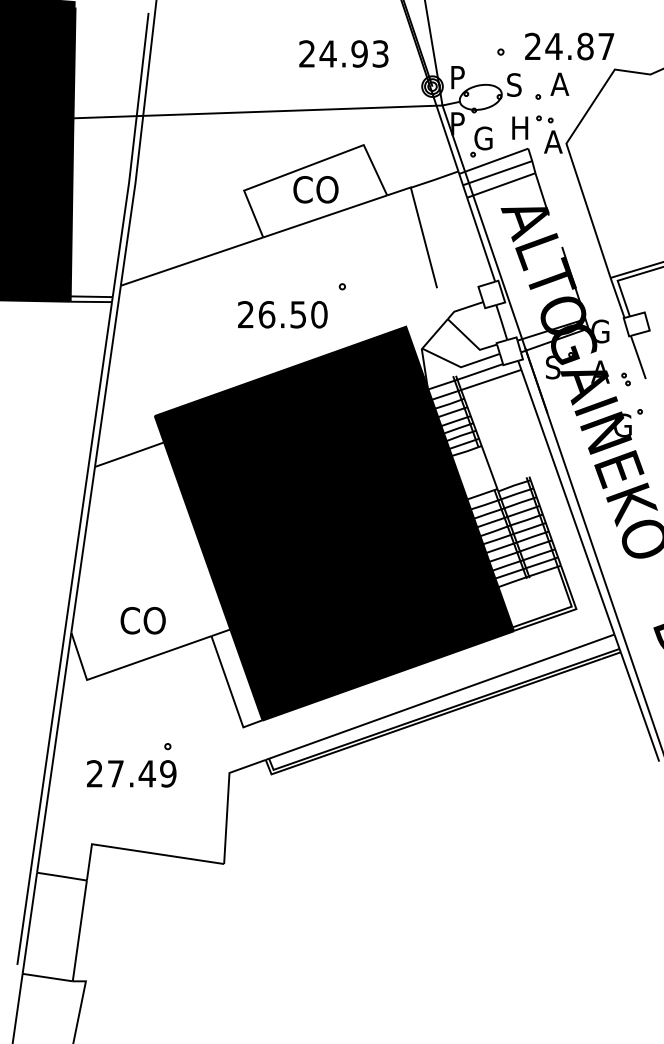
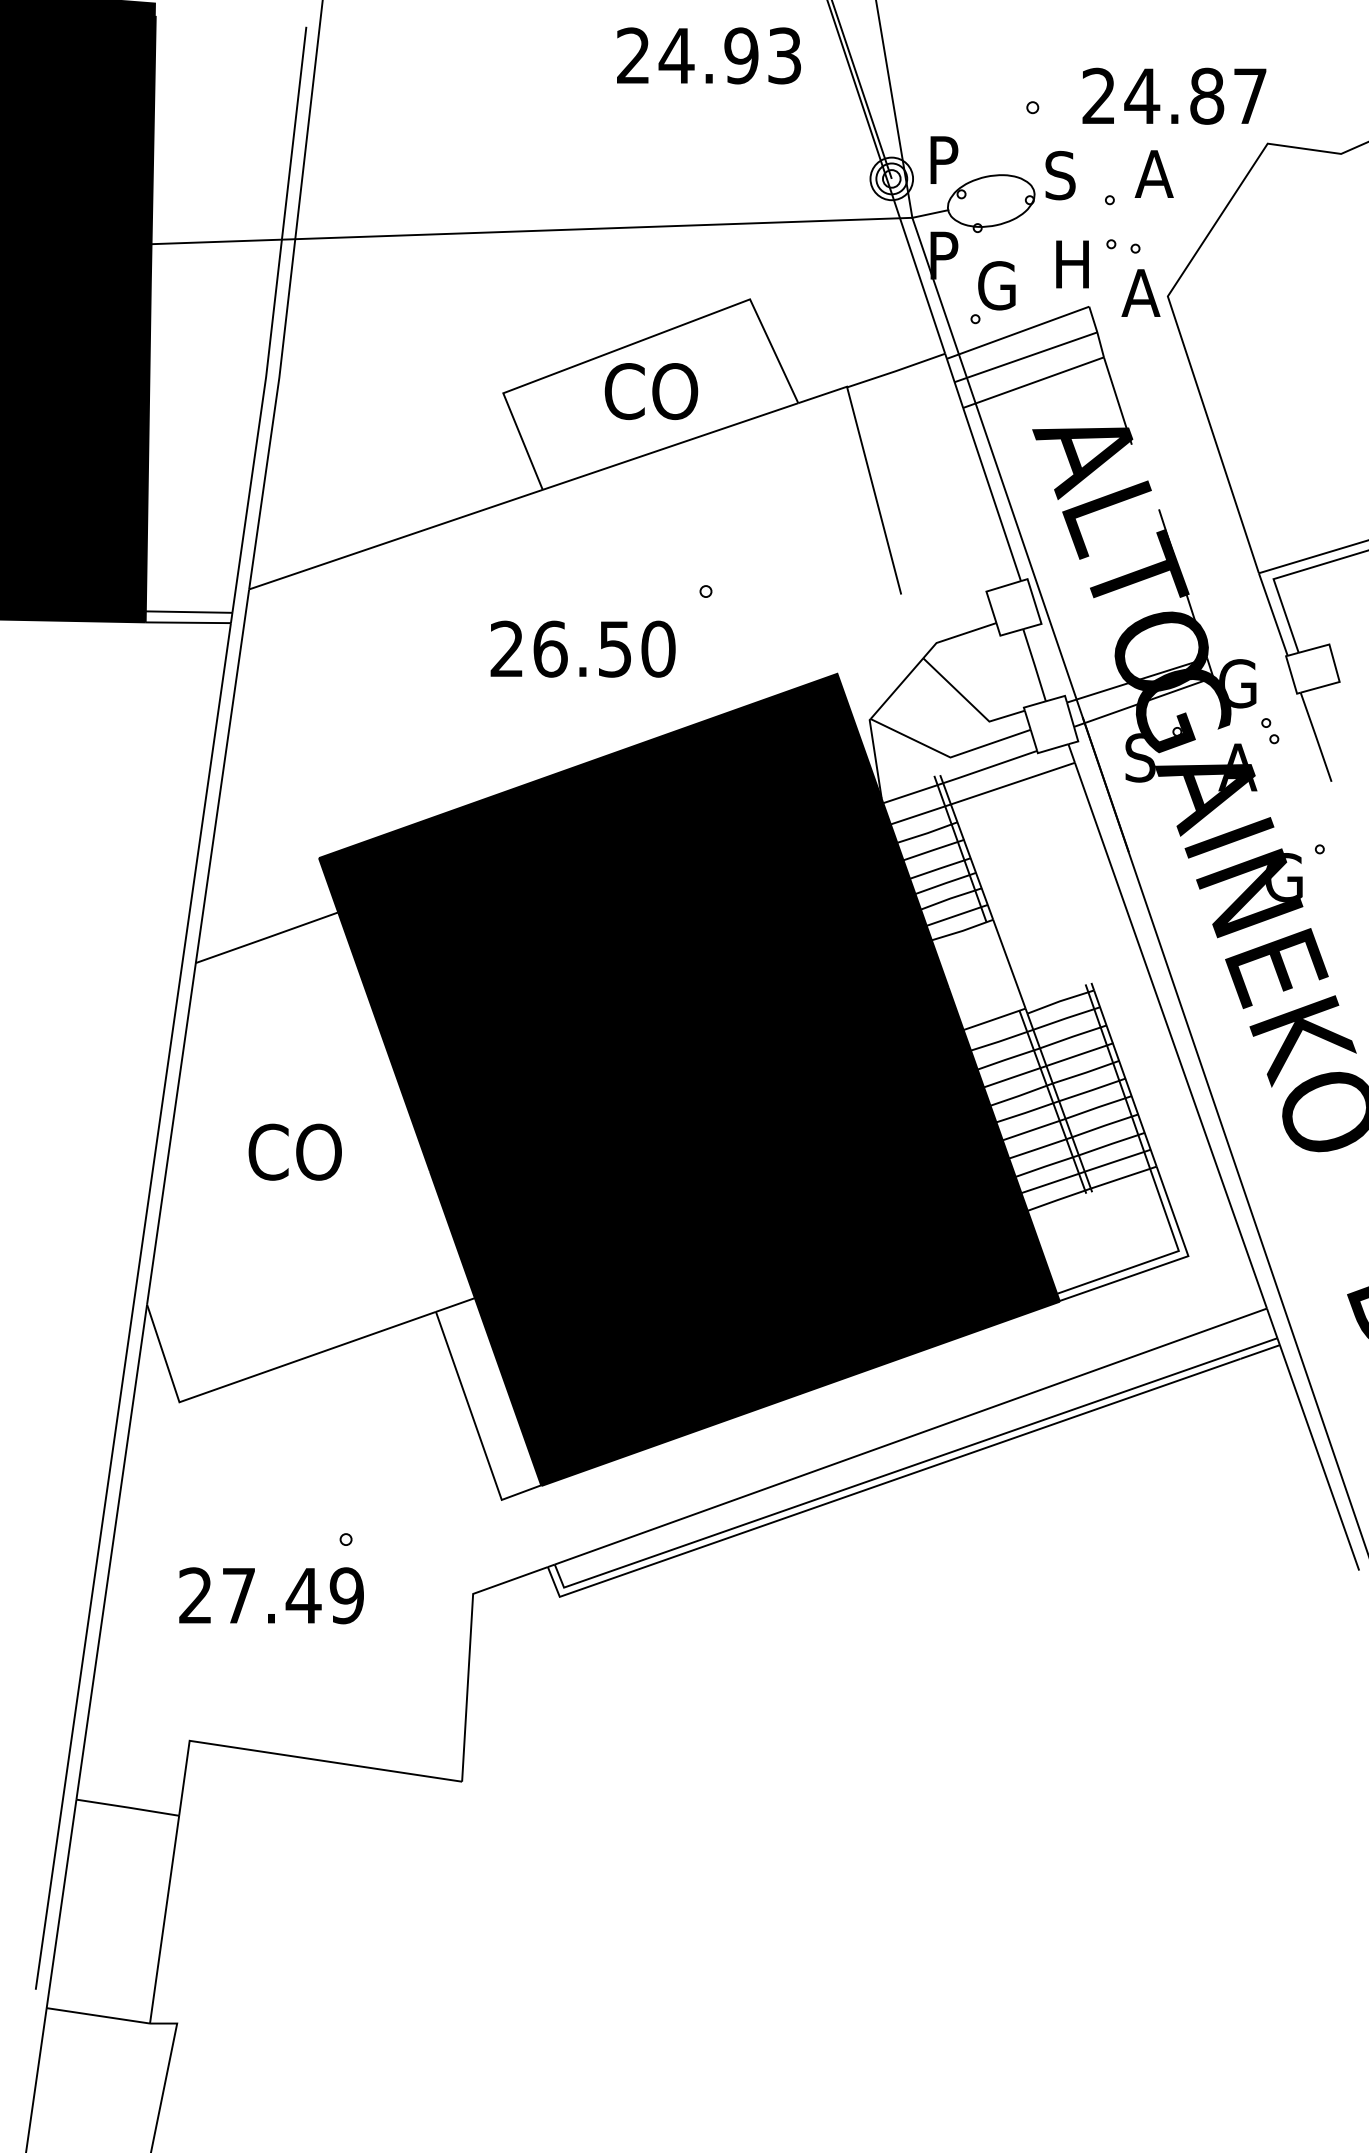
text: (343, 53) -> (708, 54), moved
part: (625, 379) -> (1269, 731), moved
text: (142, 620) -> (293, 1151), moved

